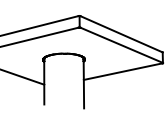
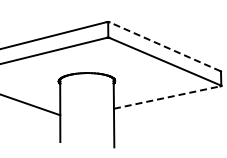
line: (121, 34) -> (165, 46), solid -> dashed
line: (123, 71) -> (167, 97), solid -> dashed

